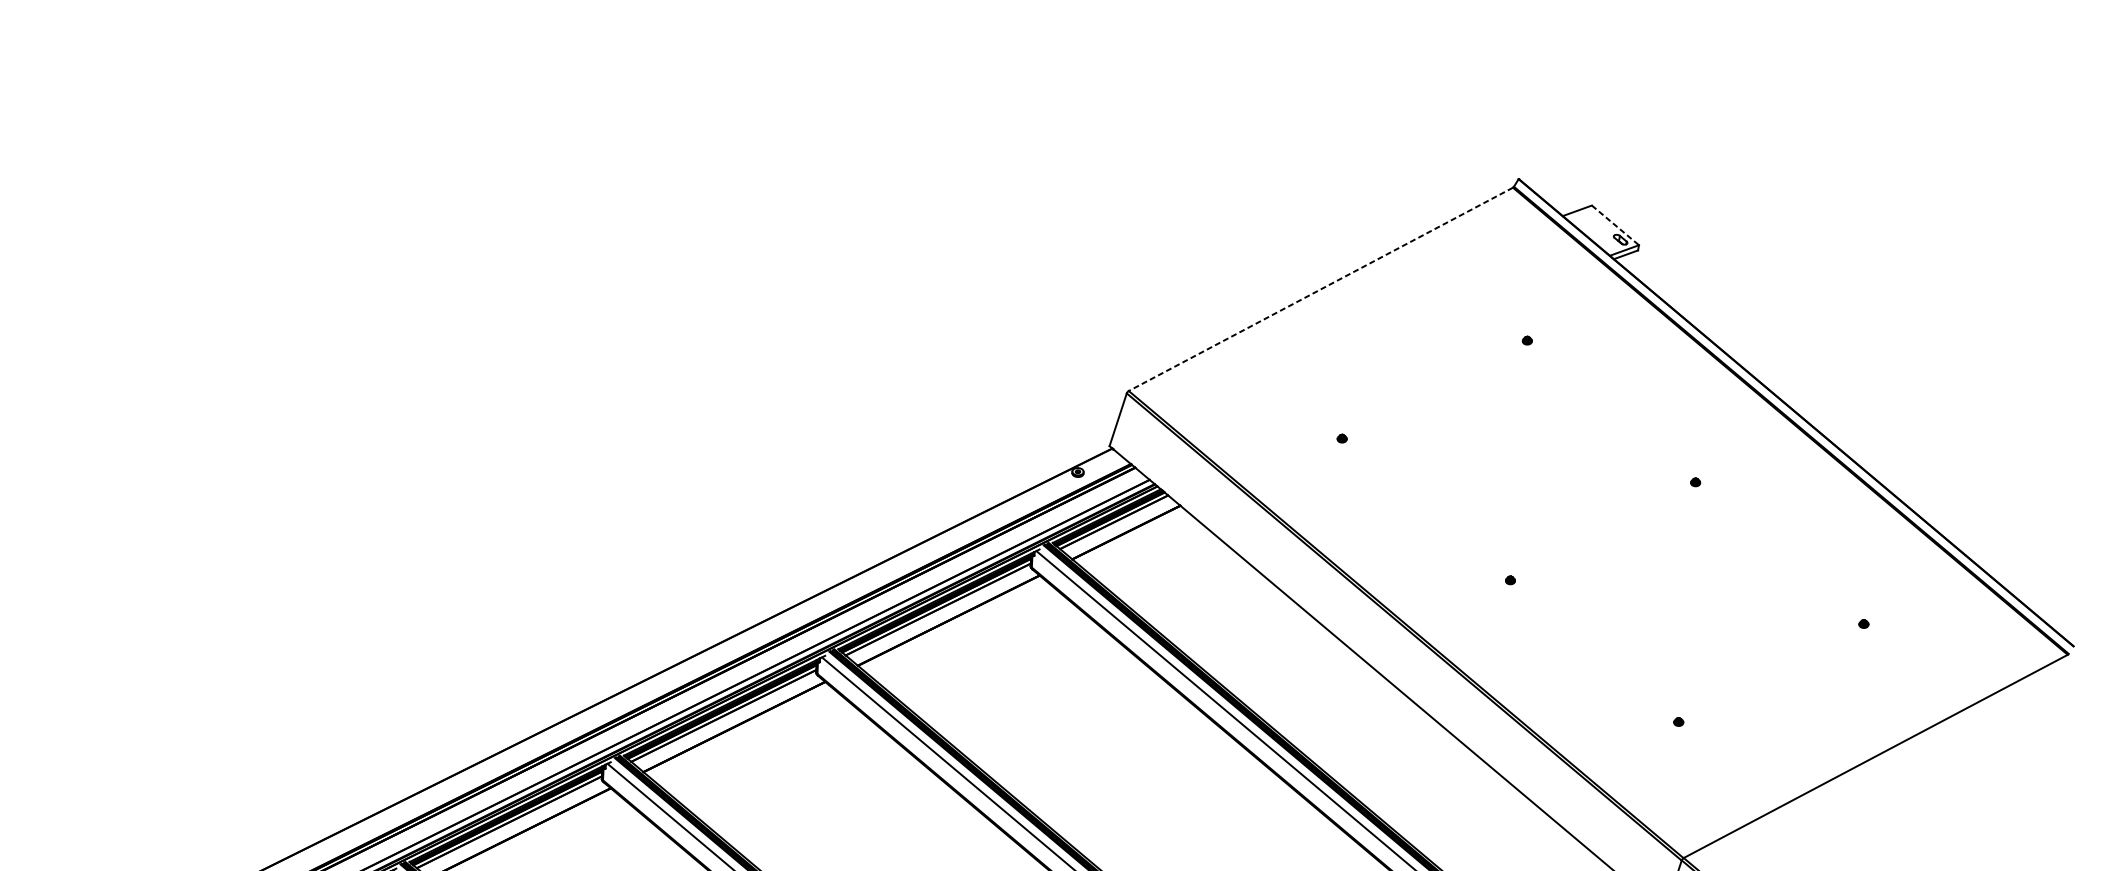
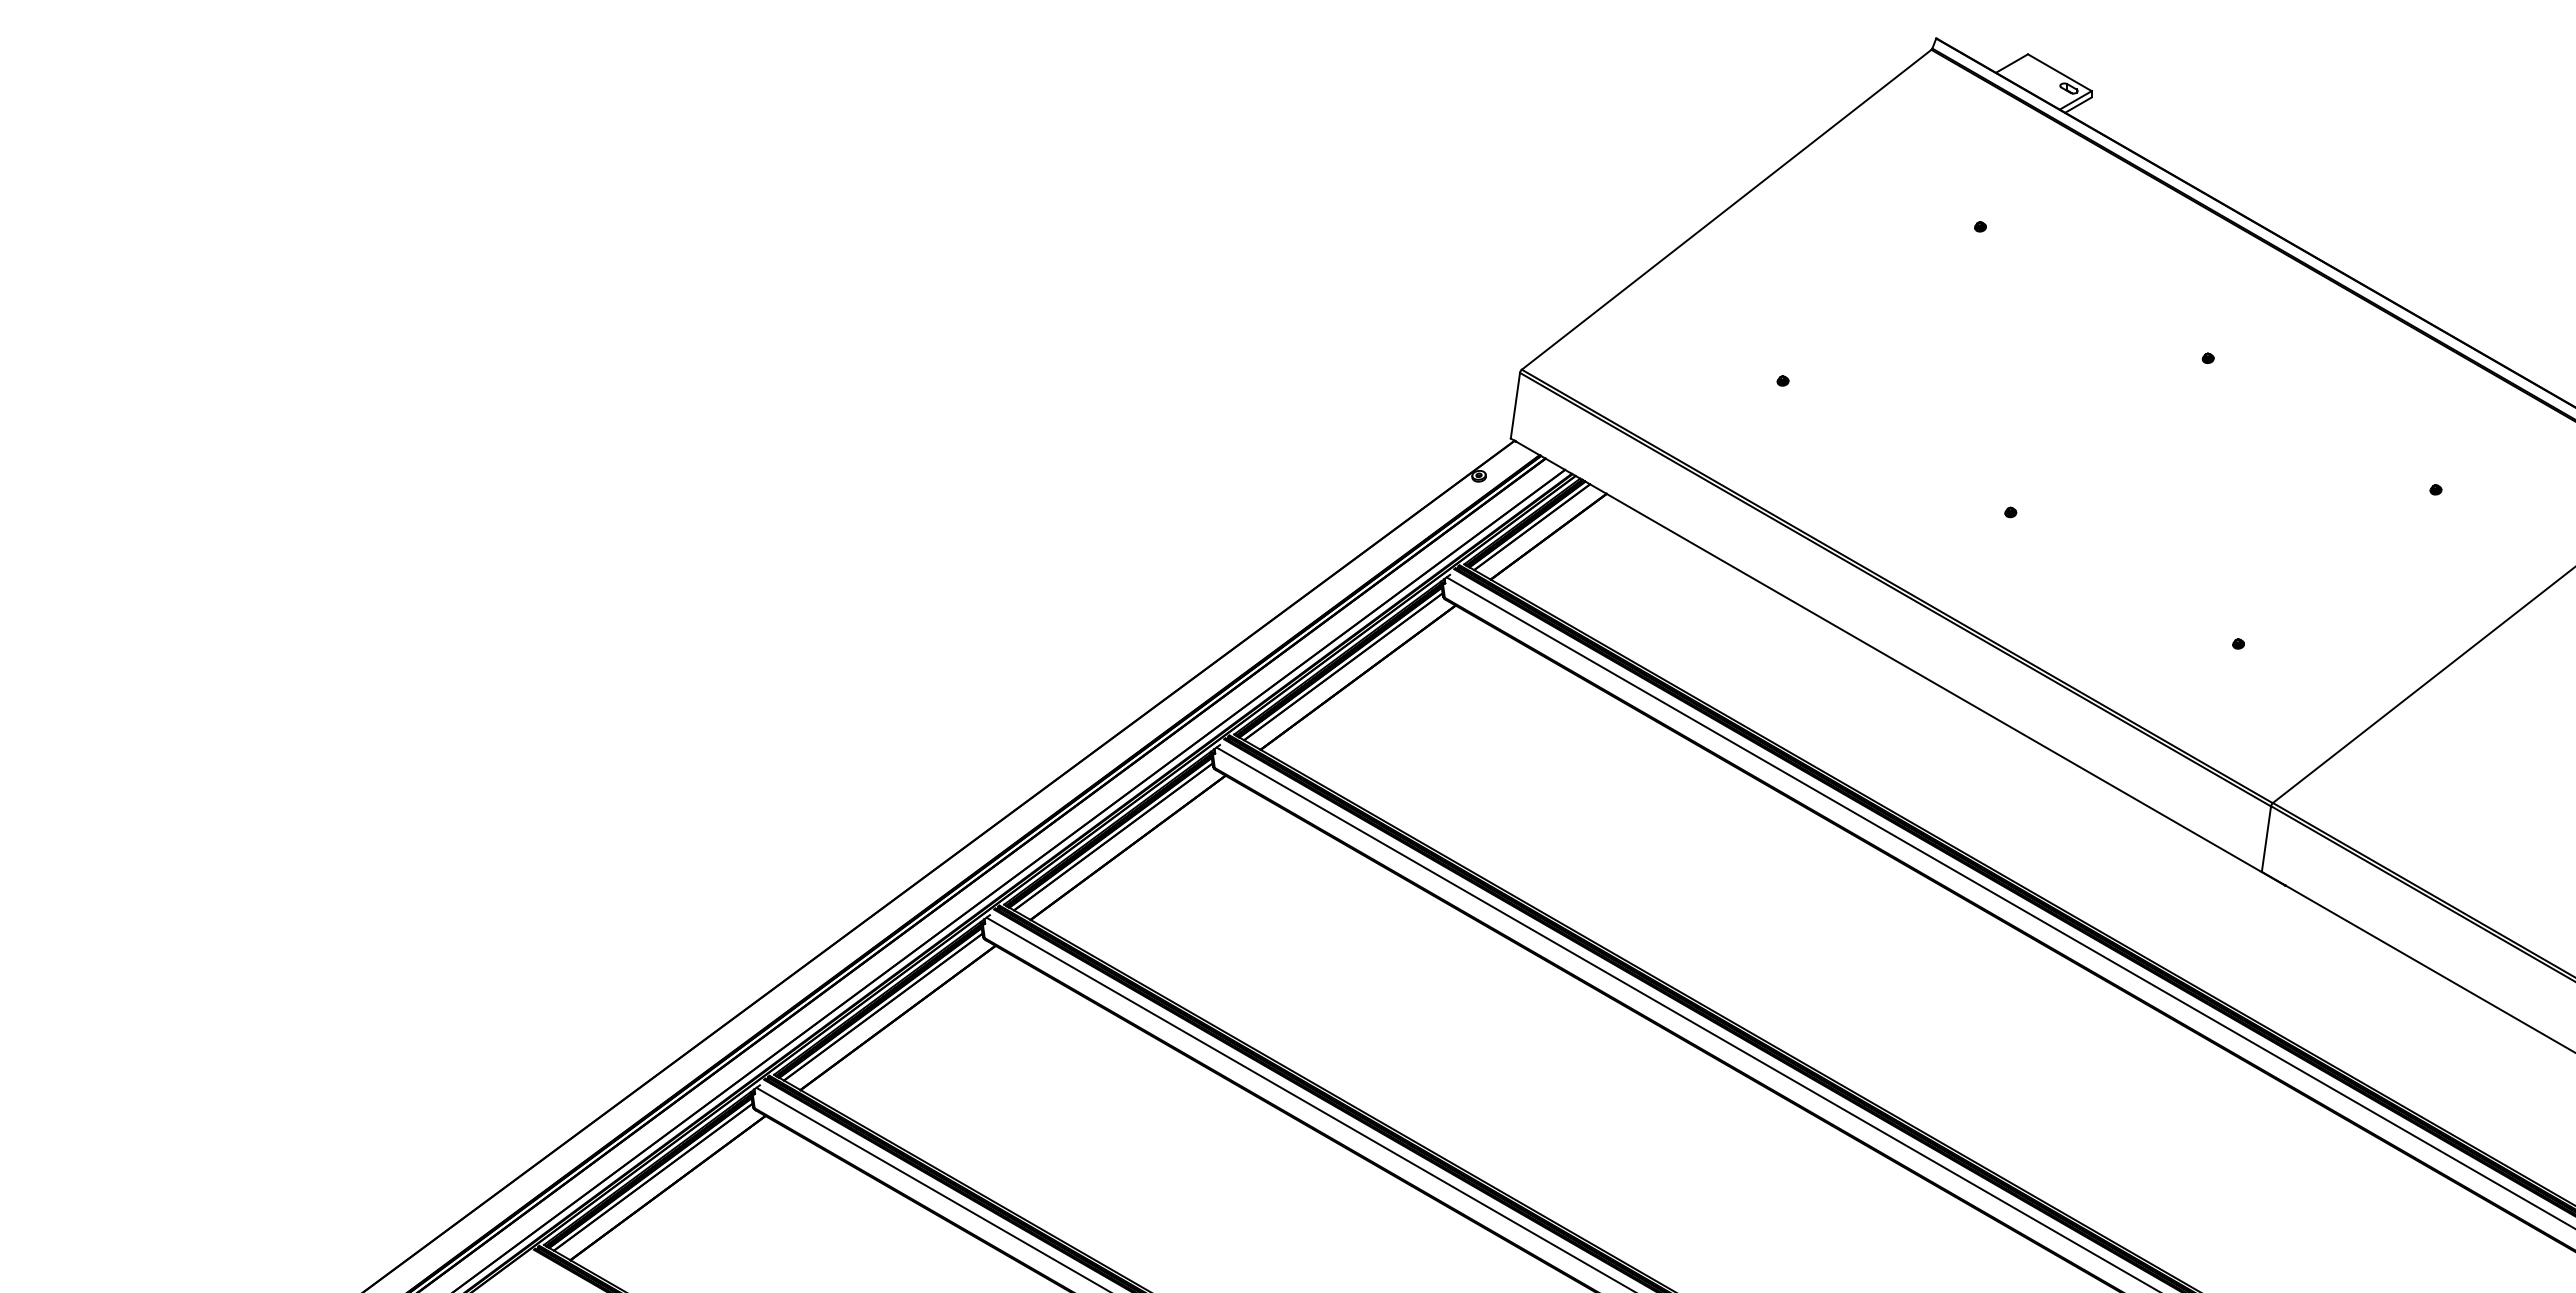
line: (1615, 225) -> (2059, 72), dashed -> solid
line: (1320, 289) -> (1726, 209), dashed -> solid

